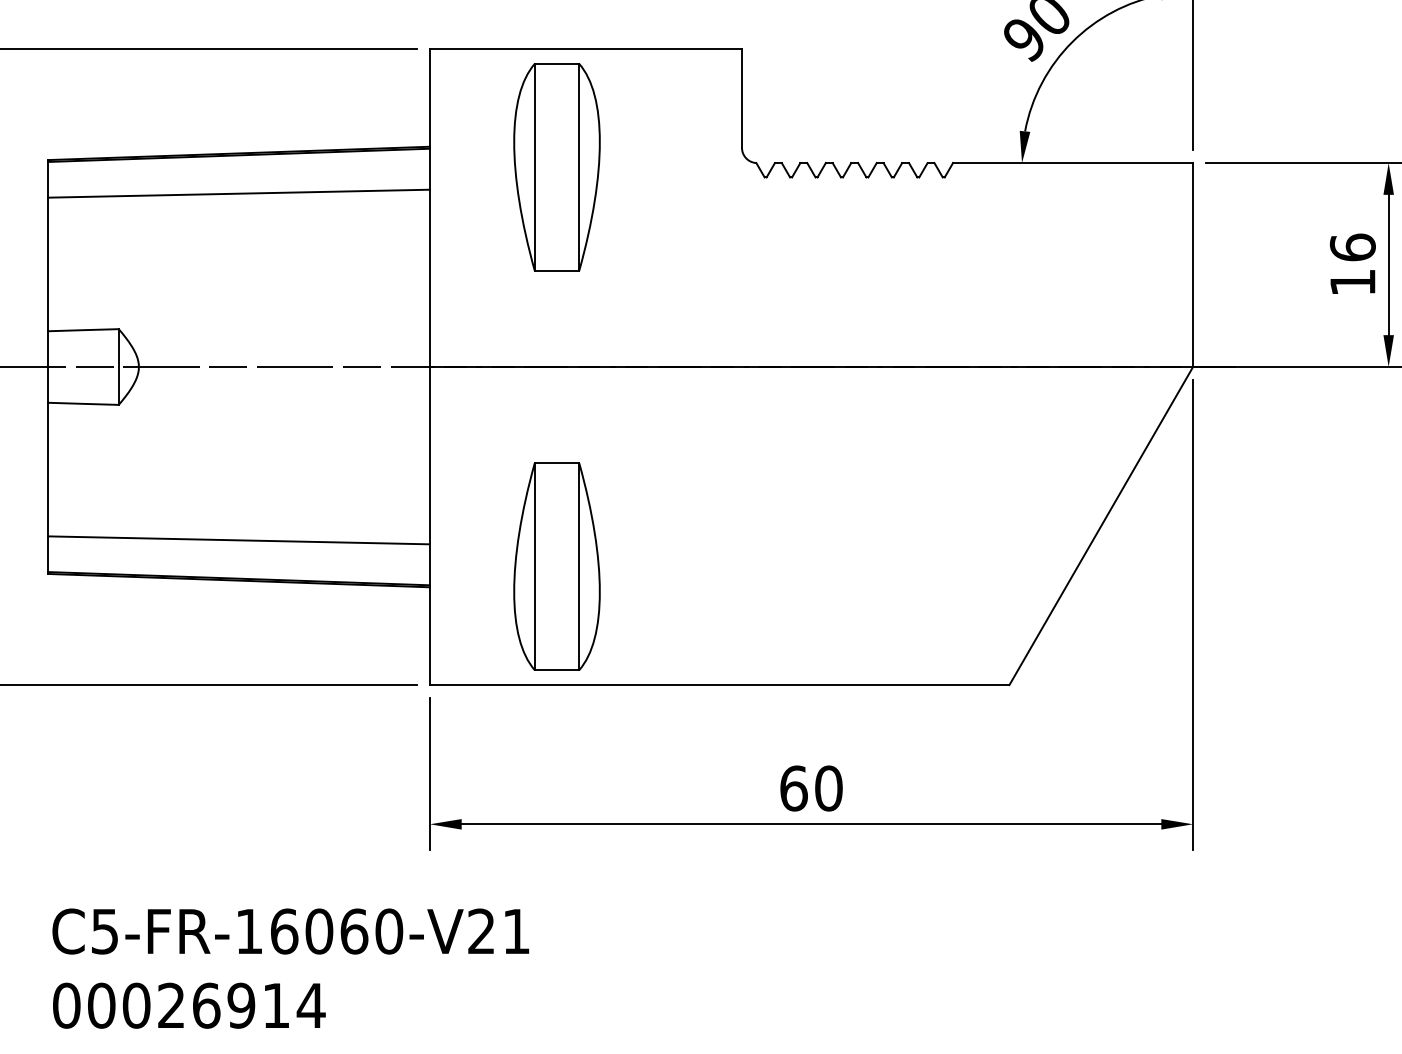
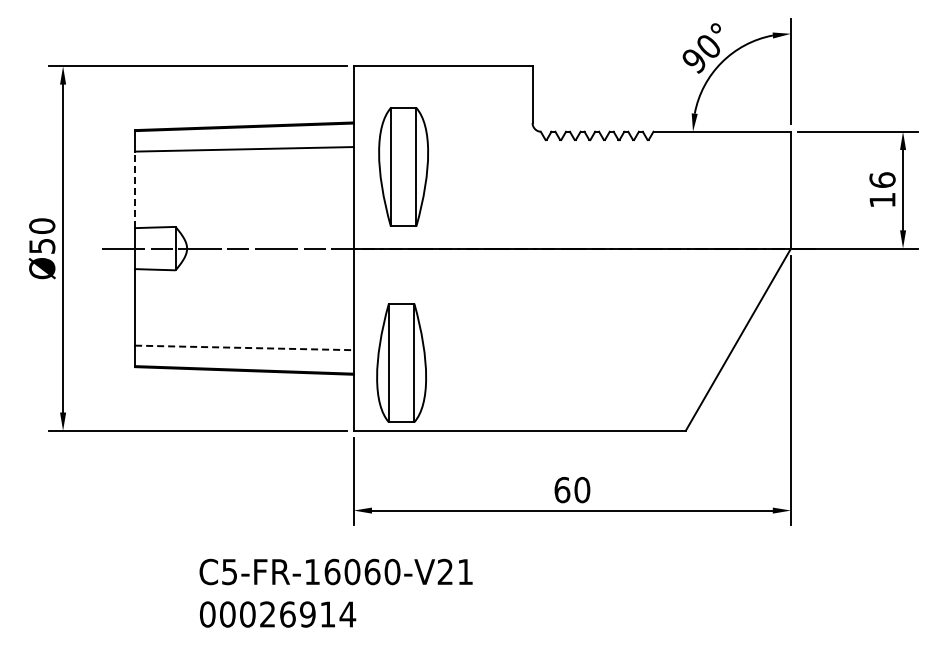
part: (556, 166) -> (403, 166), moved
line: (48, 263) -> (135, 189), solid -> dashed
line: (239, 539) -> (244, 347), solid -> dashed
part: (556, 565) -> (401, 362), moved
text: (289, 967) -> (335, 592), moved

